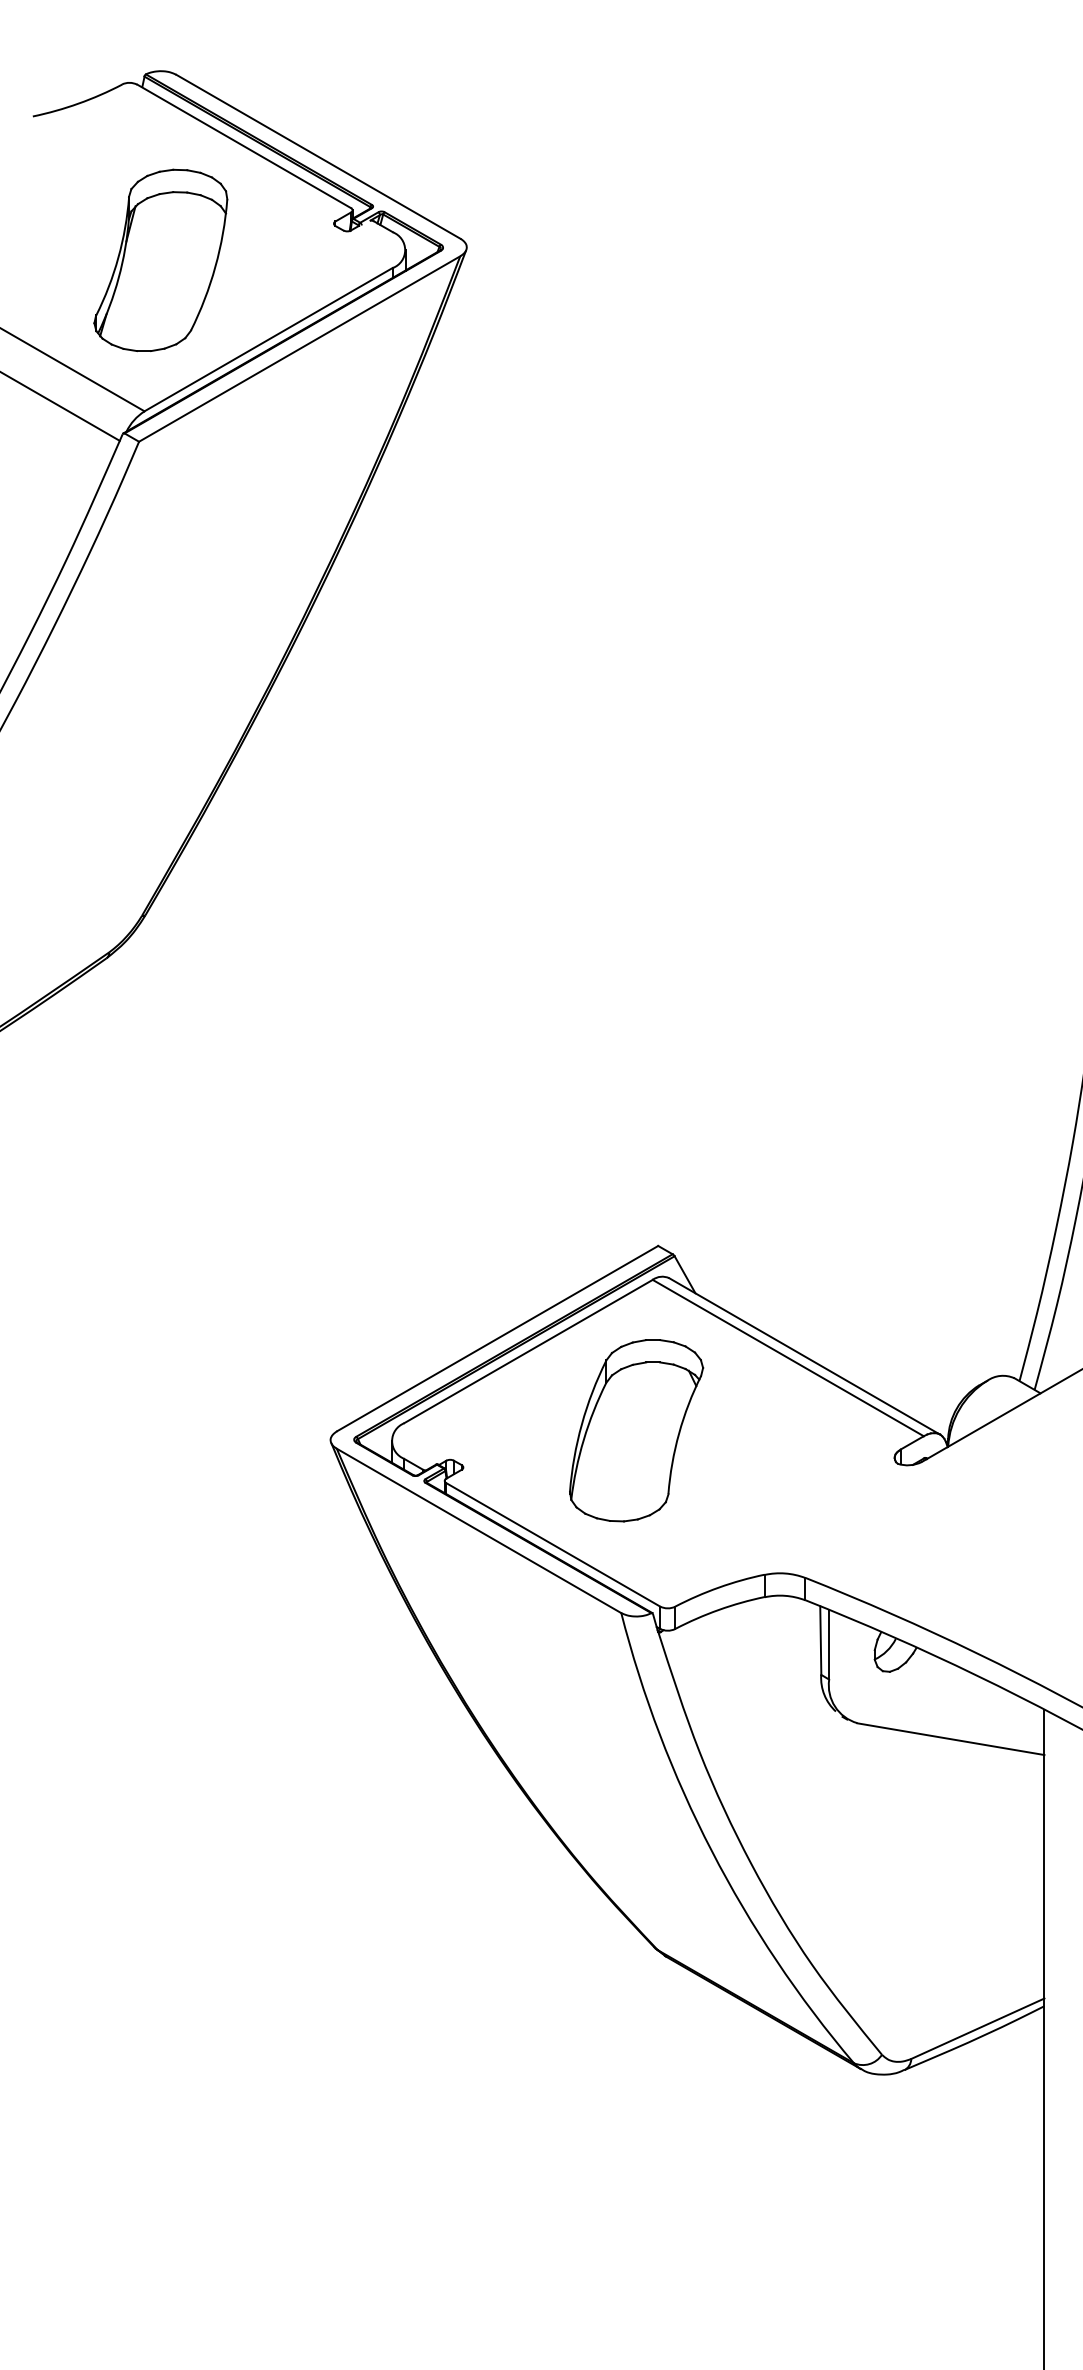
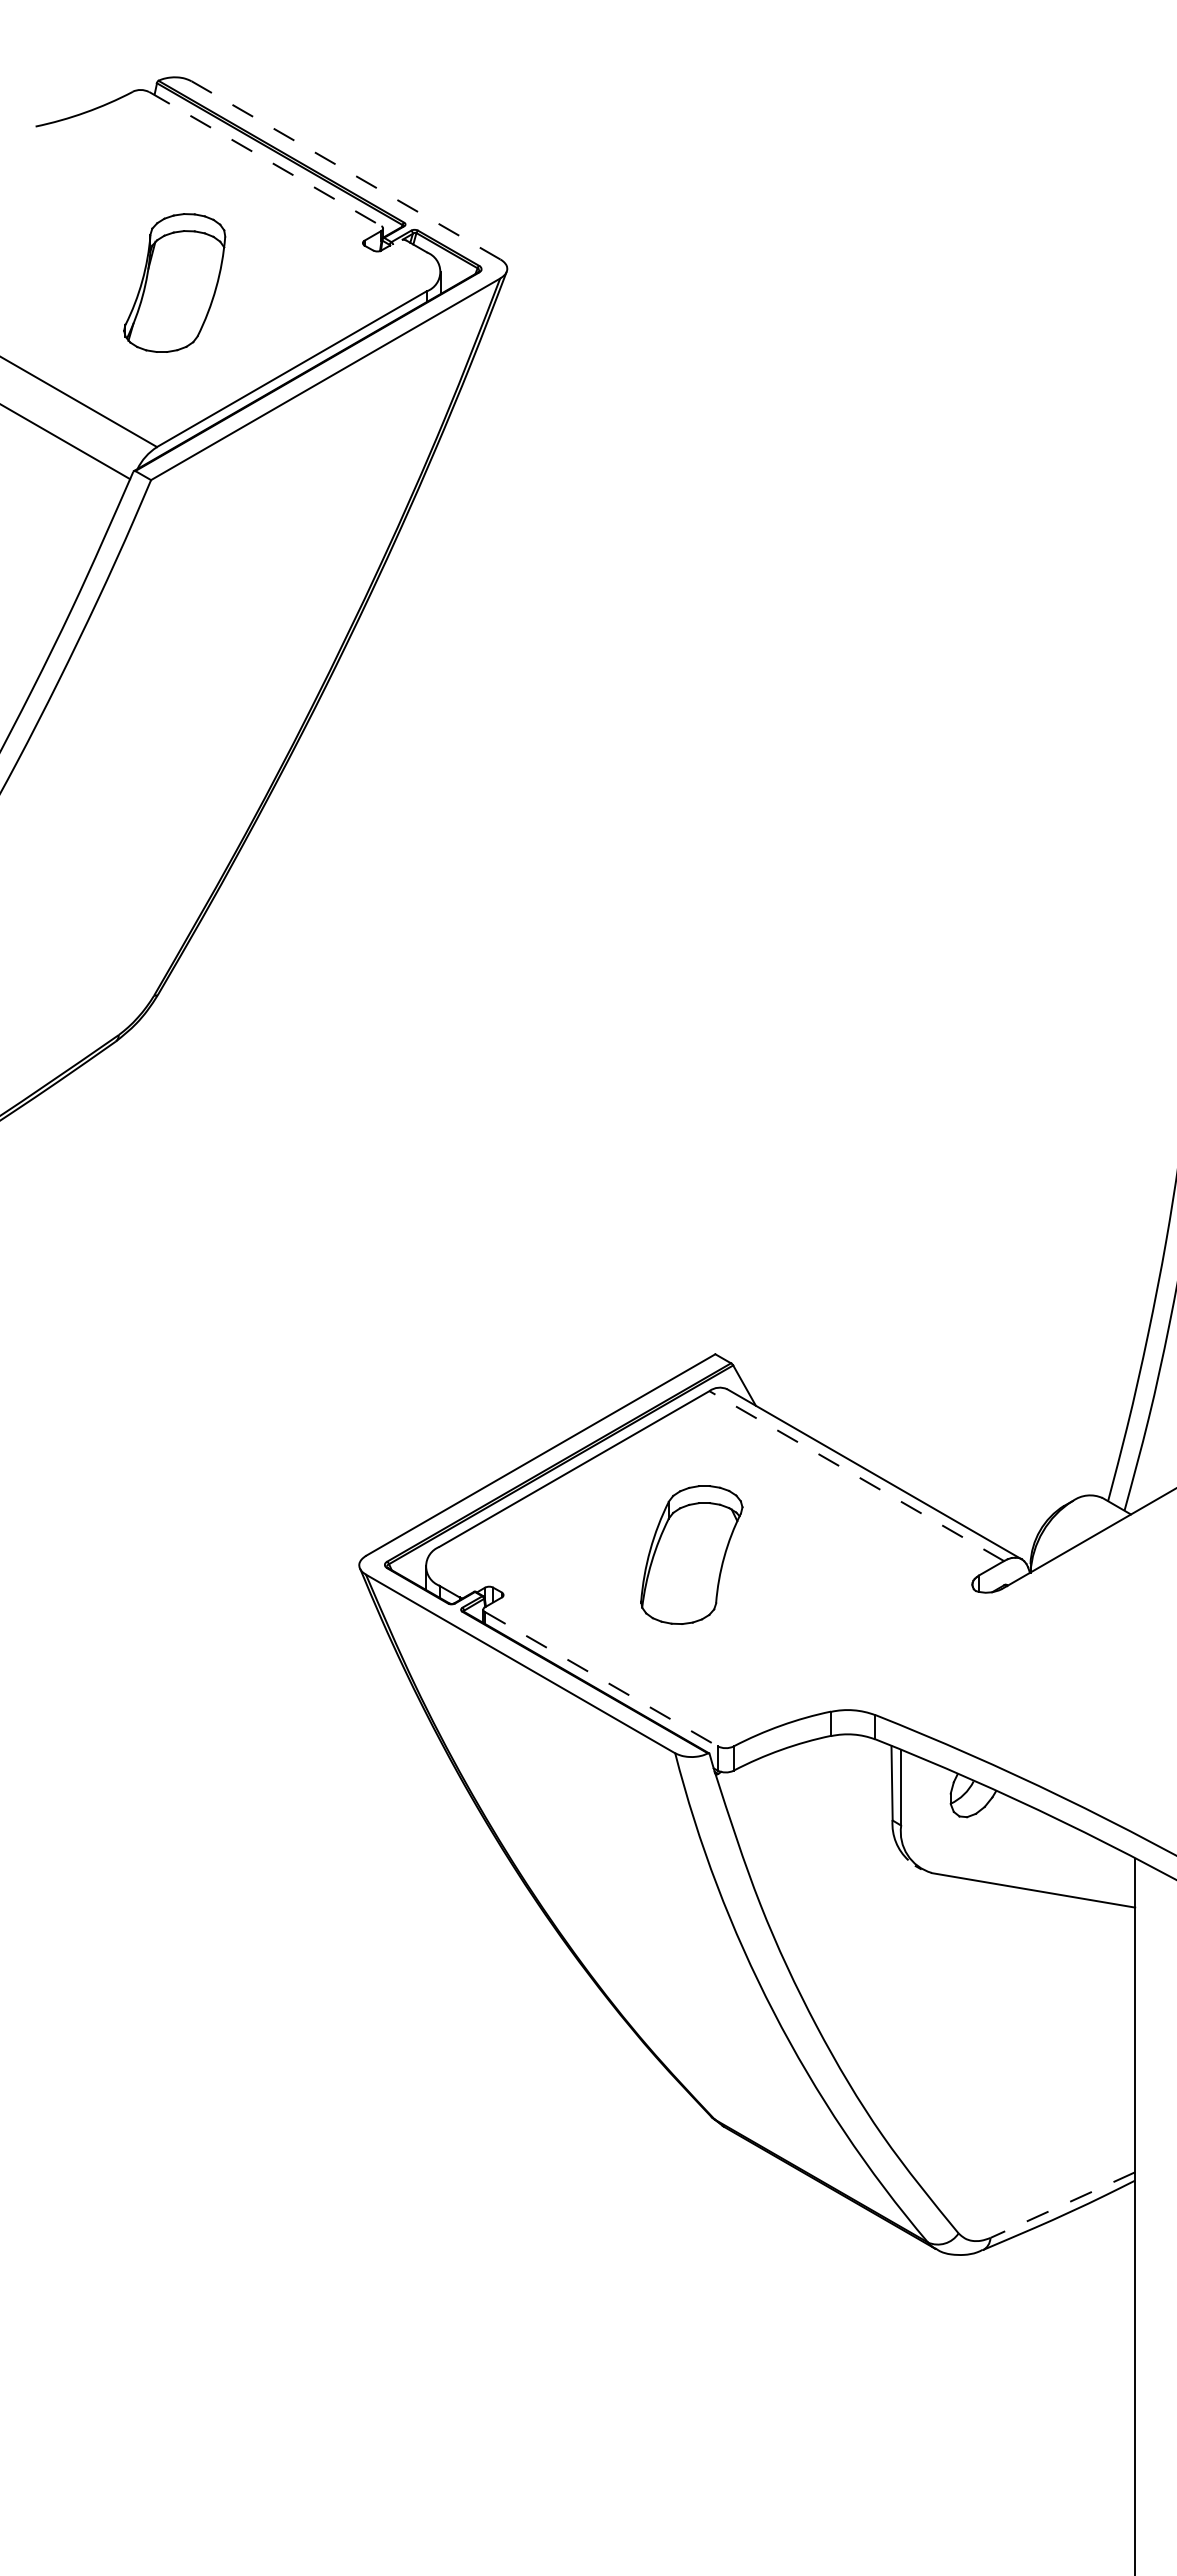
line: (244, 146) -> (265, 159), solid -> dashed
line: (317, 156) -> (345, 170), solid -> dashed
part: (160, 259) -> (174, 282), size x0.7
line: (788, 1357) -> (856, 1475), solid -> dashed
part: (636, 1430) -> (691, 1554), size x0.7
line: (553, 1545) -> (601, 1679), solid -> dashed
line: (977, 2029) -> (1062, 2205), solid -> dashed

